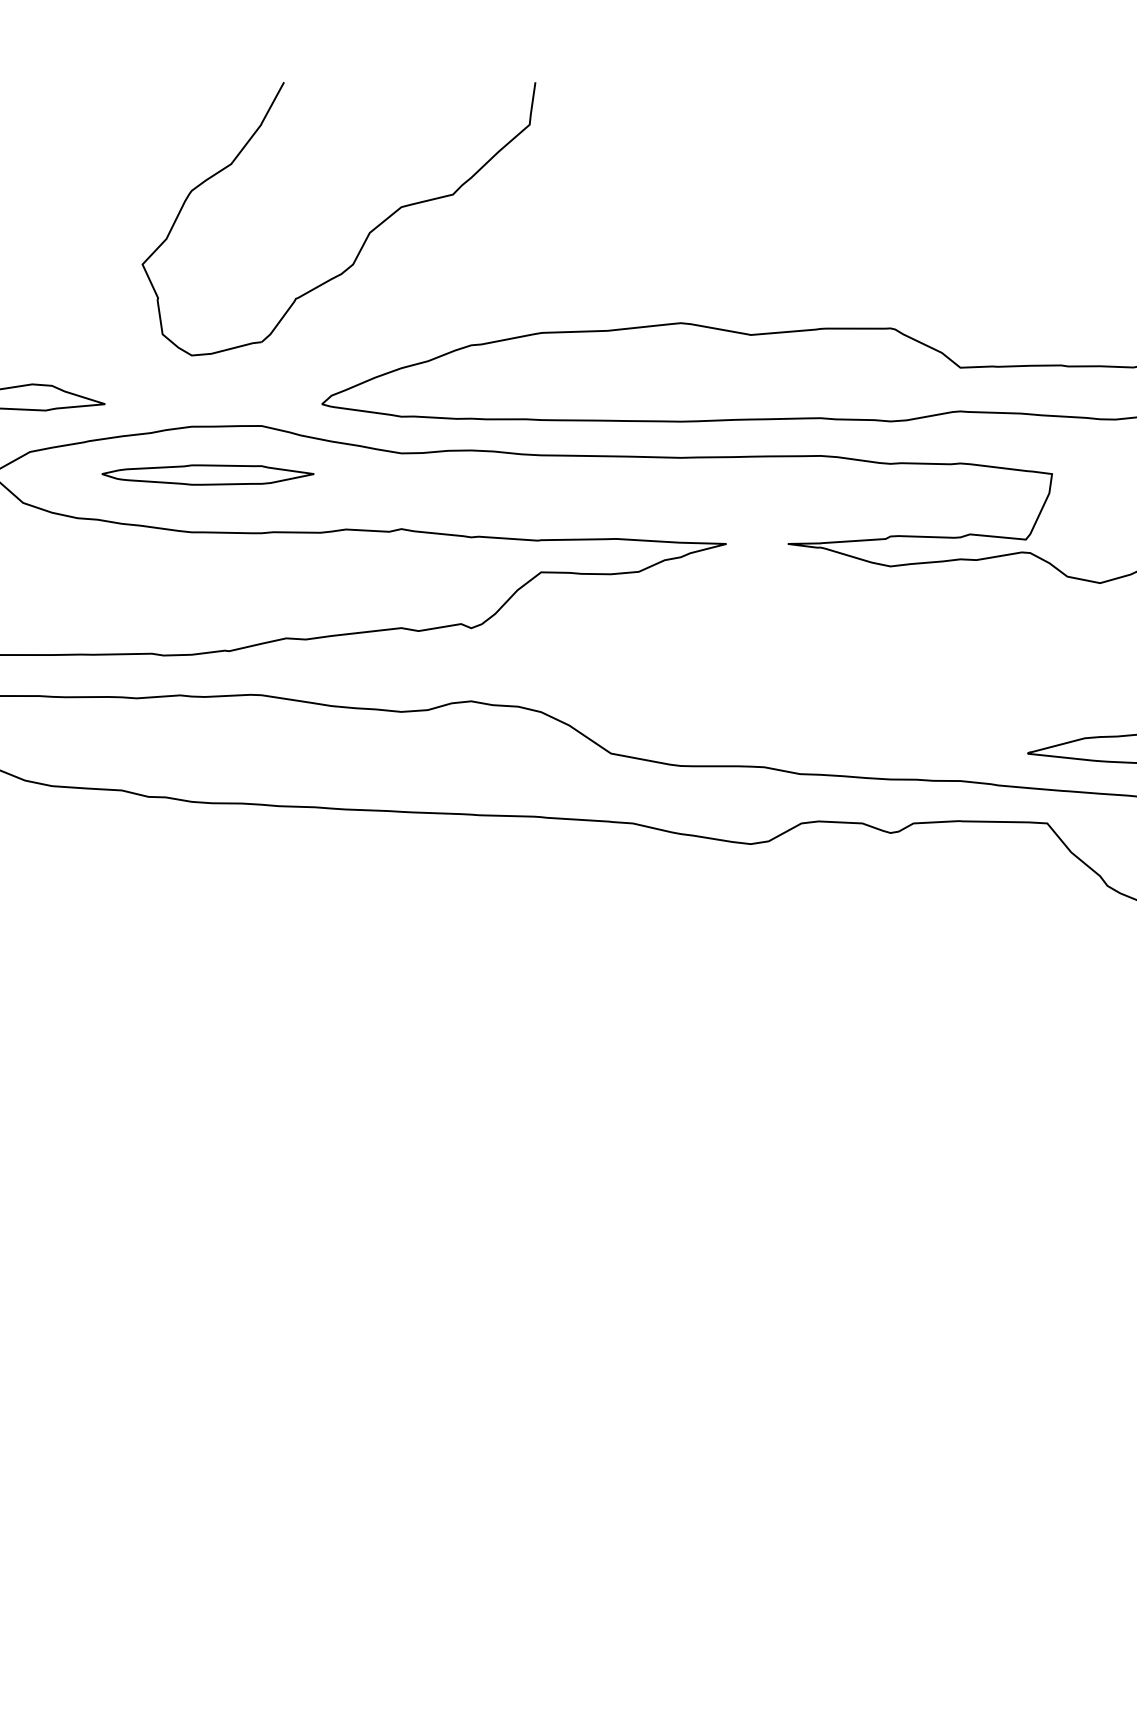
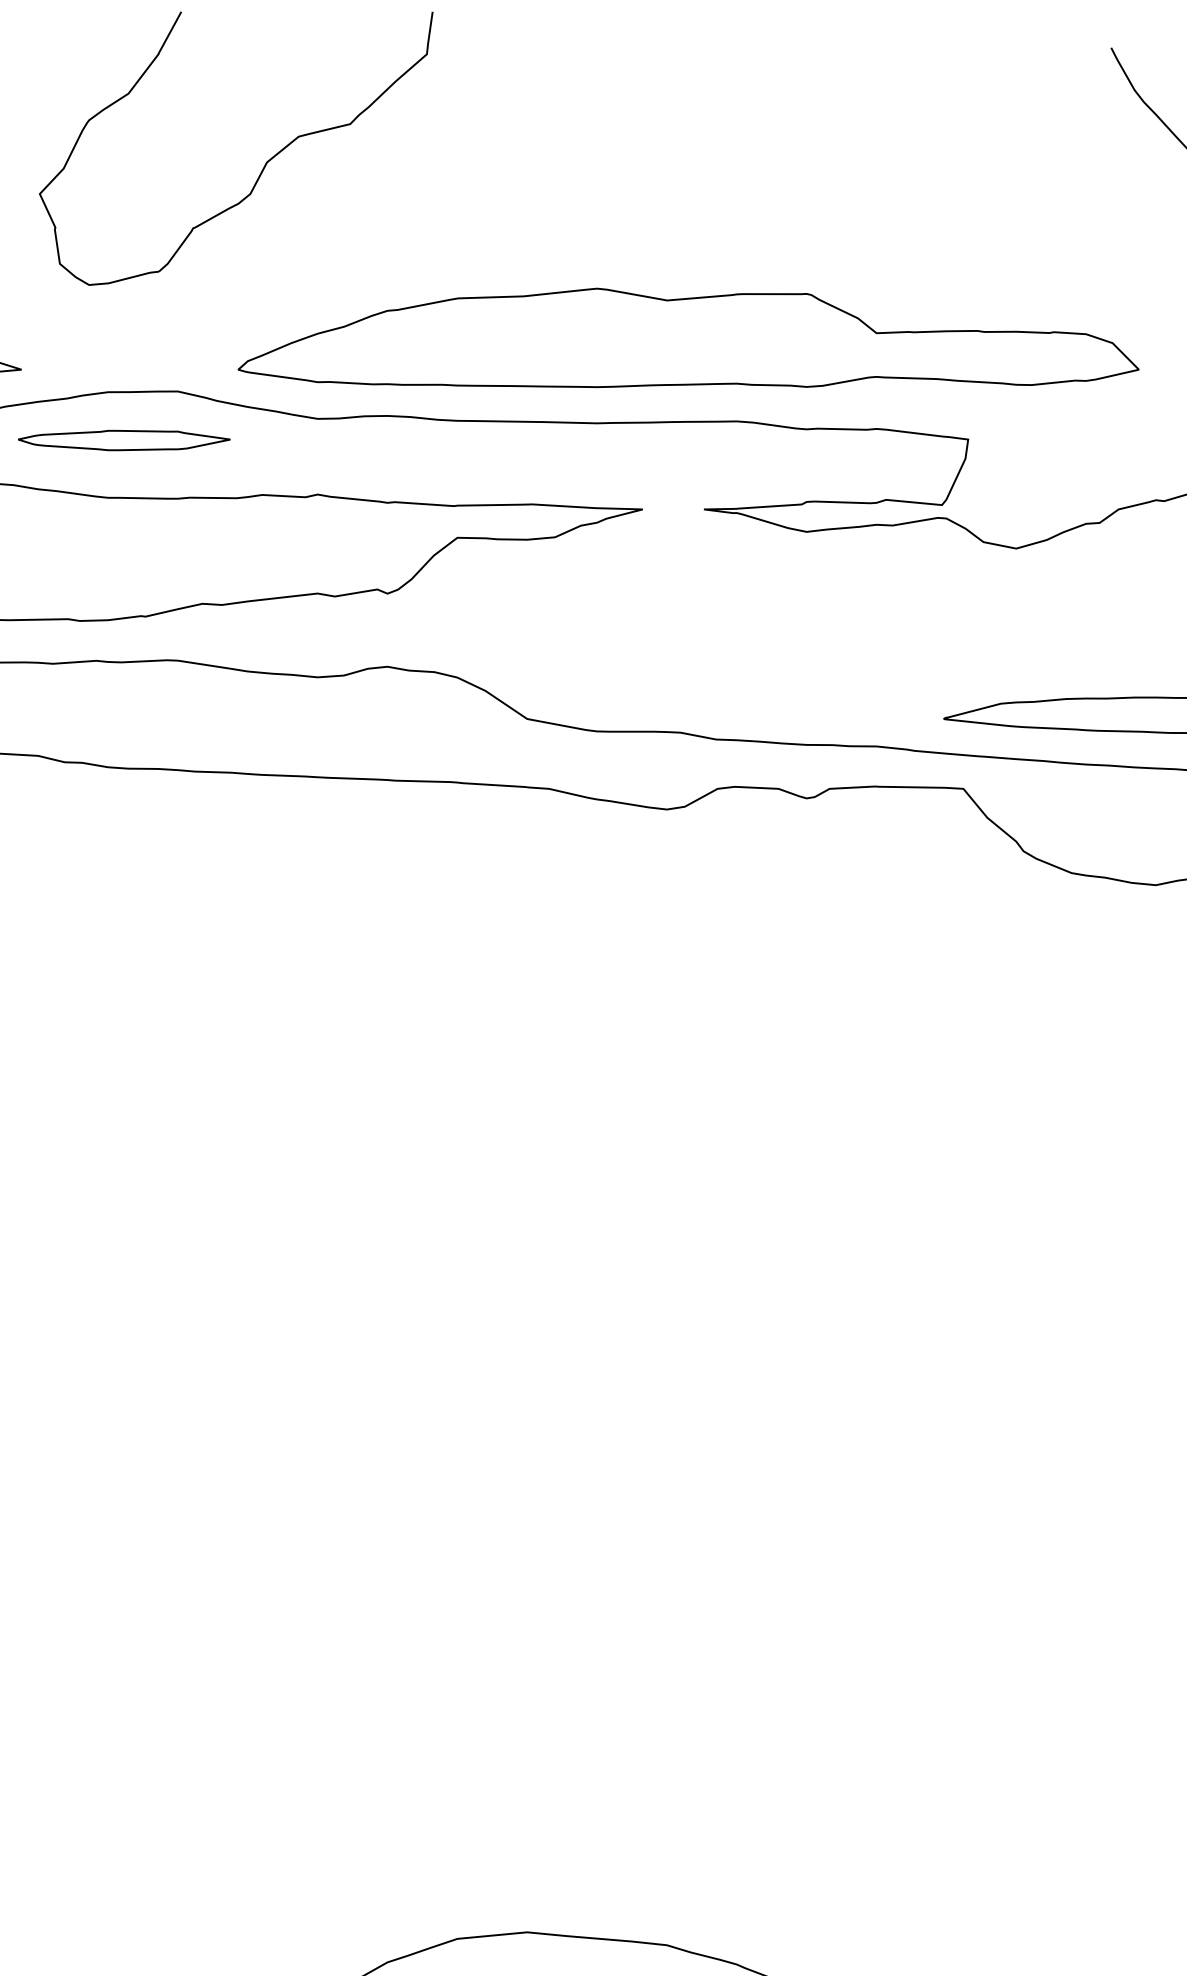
part: (367, 234) -> (264, 164), moved

